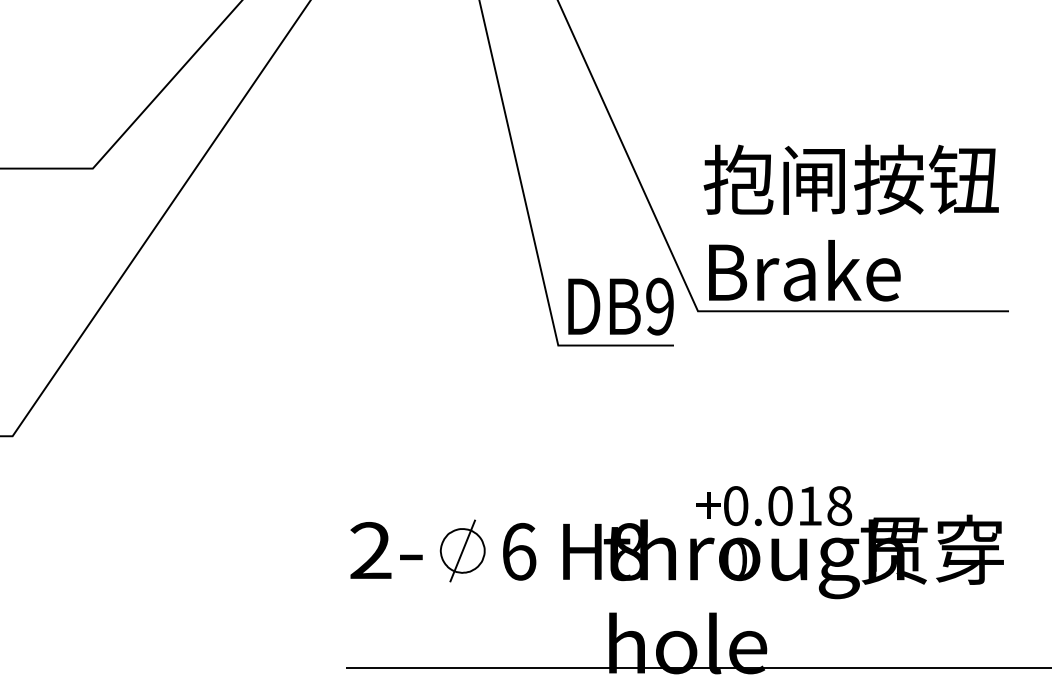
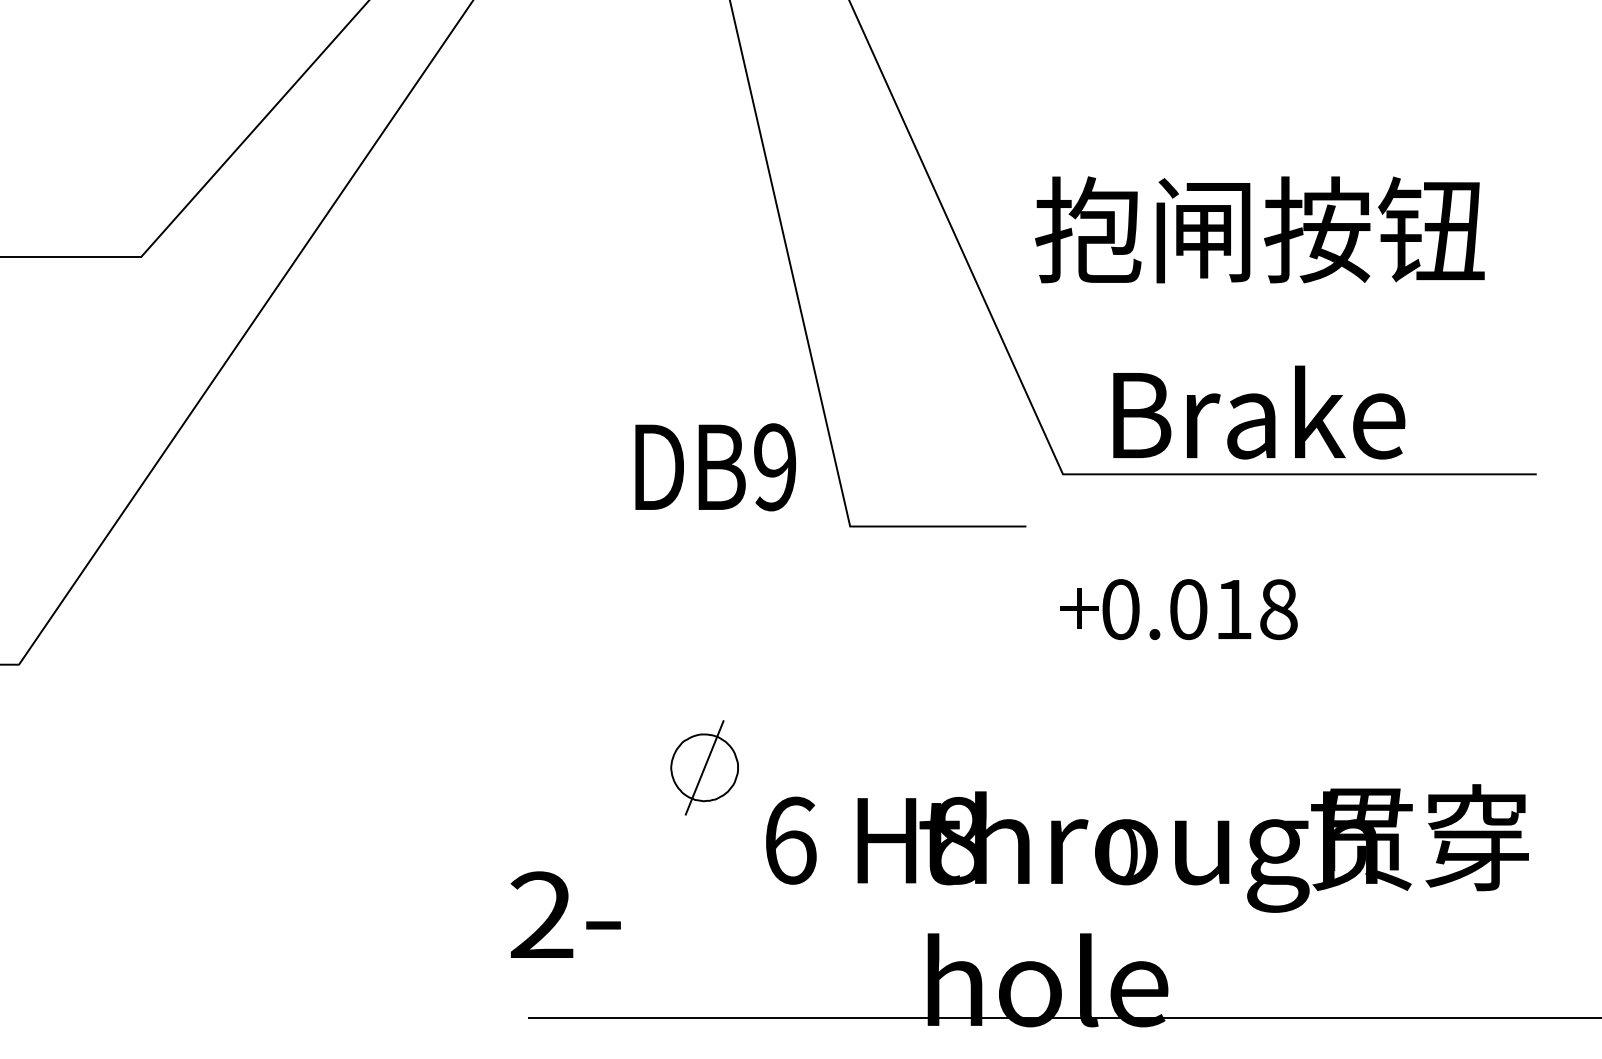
text: (850, 179) -> (1258, 229), moved
text: (804, 270) -> (1258, 412), moved
text: (620, 306) -> (714, 467), moved
text: (774, 506) -> (1179, 610), moved
text: (386, 550) -> (565, 914), moved
part: (462, 550) -> (704, 767), moved

